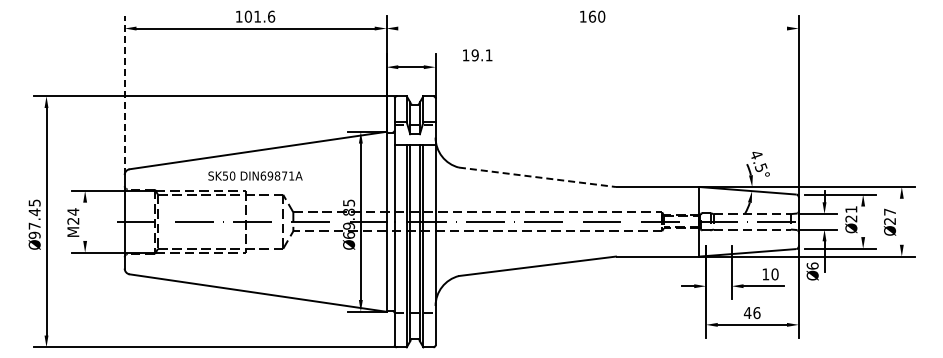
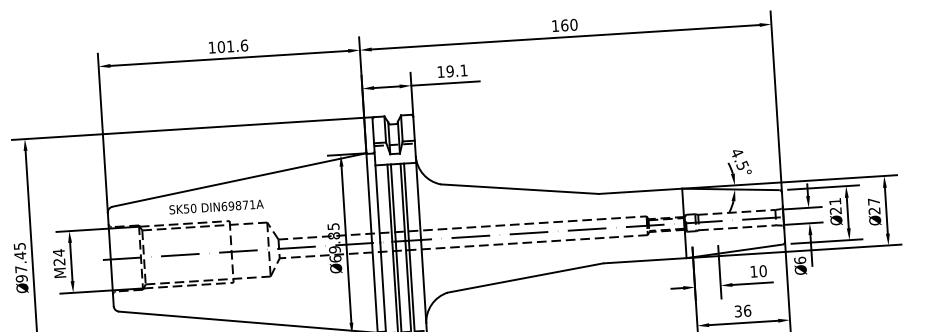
line: (592, 28) -> (565, 37), added
line: (469, 67) -> (445, 83), added
line: (124, 95) -> (102, 133), dashed -> solid
text: (255, 175) -> (216, 206), moved
line: (537, 177) -> (519, 189), dashed -> solid
line: (85, 221) -> (71, 261), added
line: (863, 221) -> (848, 212), added
line: (901, 221) -> (886, 210), added
text: (747, 313) -> (738, 311), 46 -> 36

